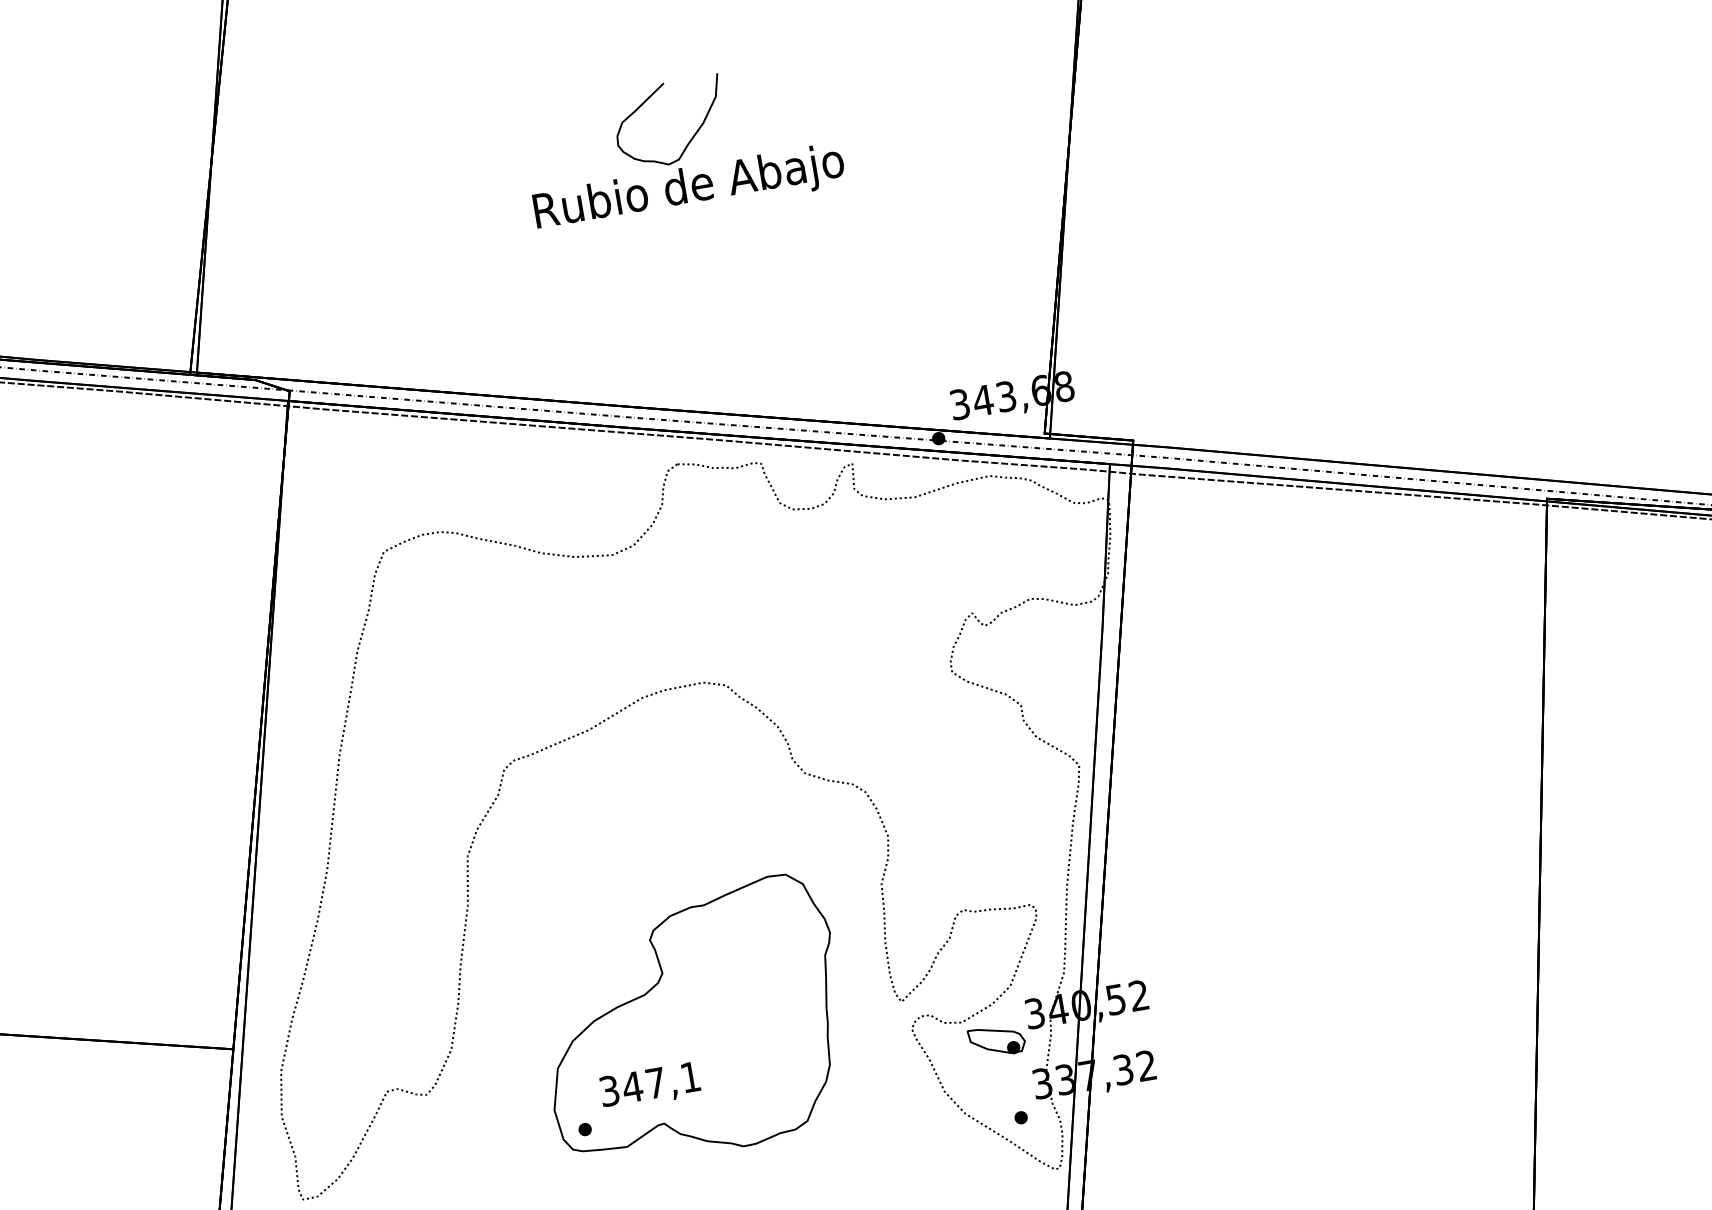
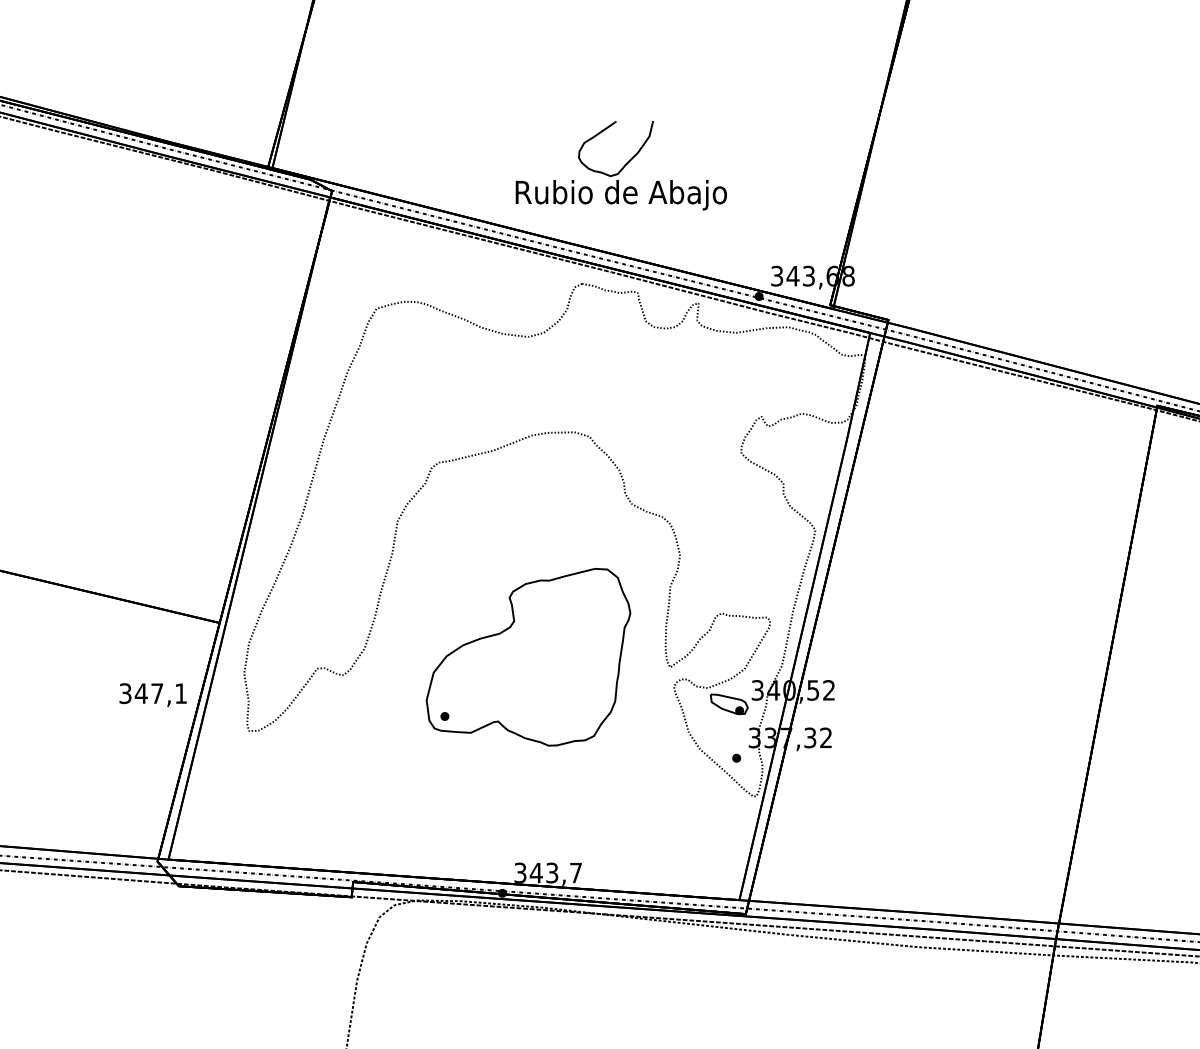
part: (680, 146) -> (620, 165), moved
text: (649, 1085) -> (152, 694), moved

